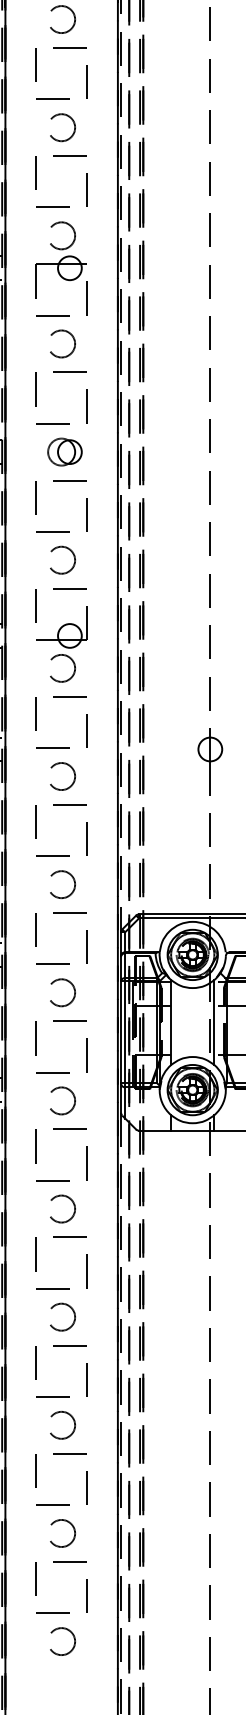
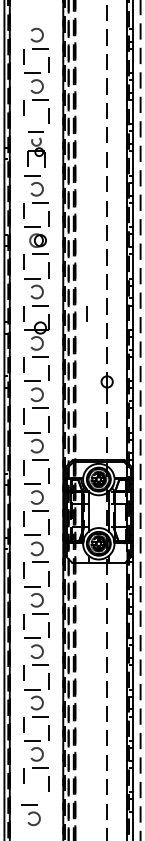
part: (61, 260) -> (36, 149), size x0.7
line: (166, 605) -> (86, 313), added
part: (55, 1634) -> (30, 815), moved

